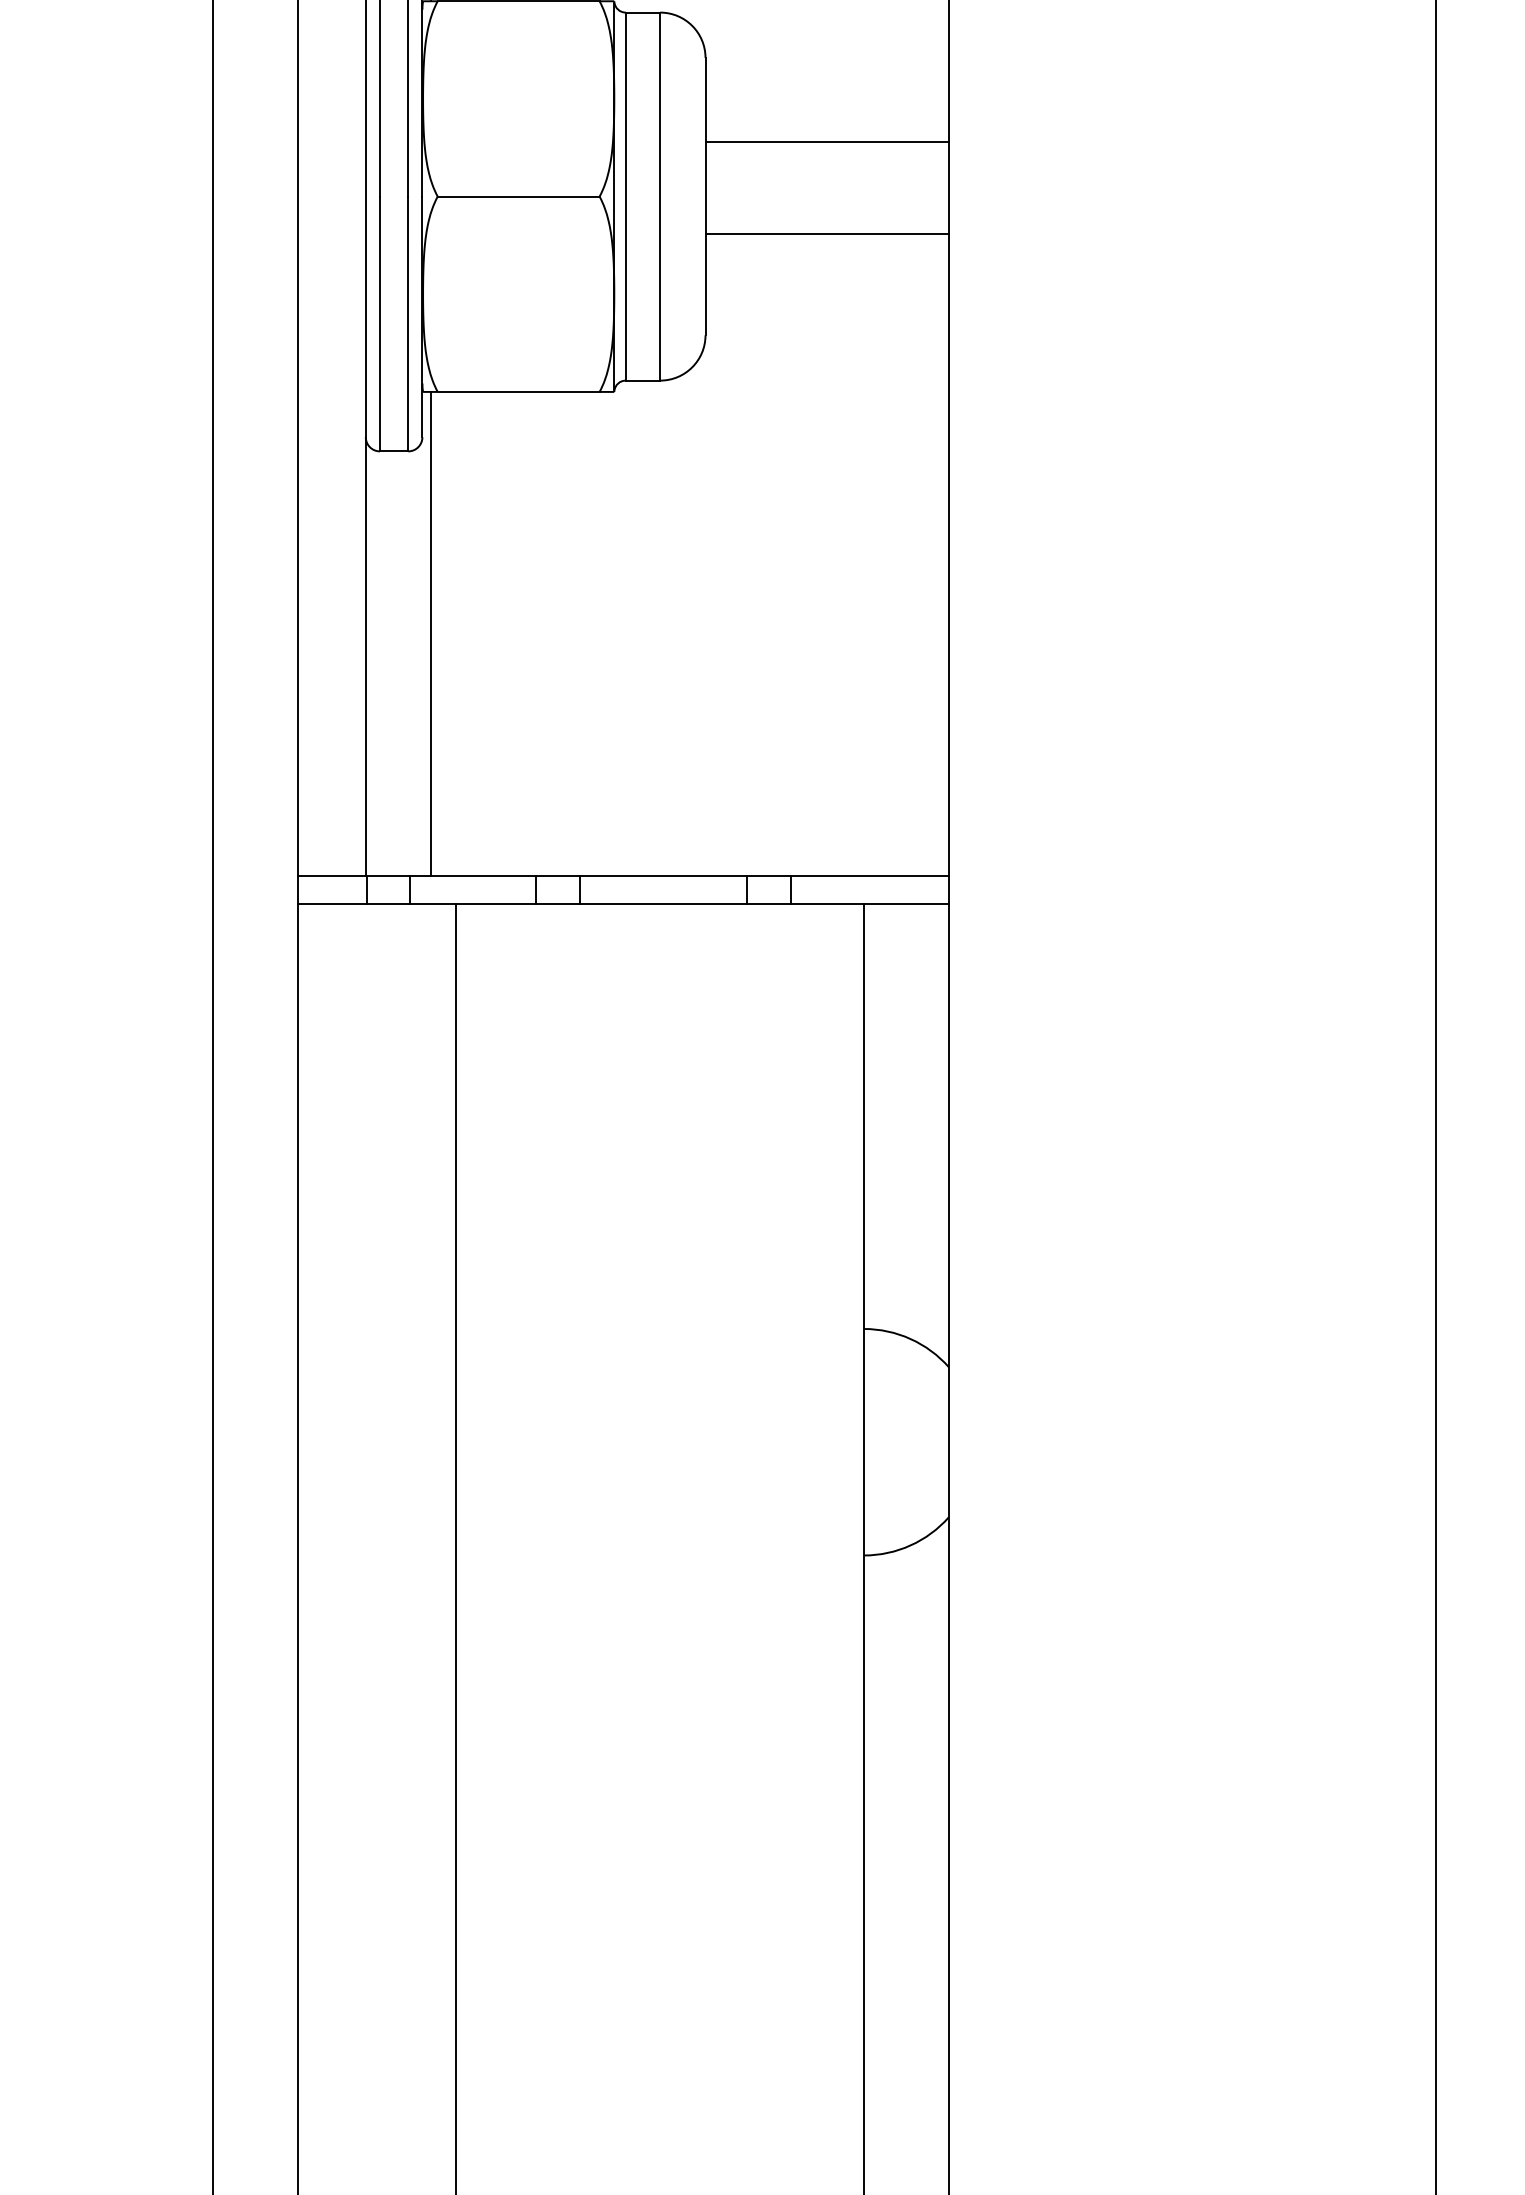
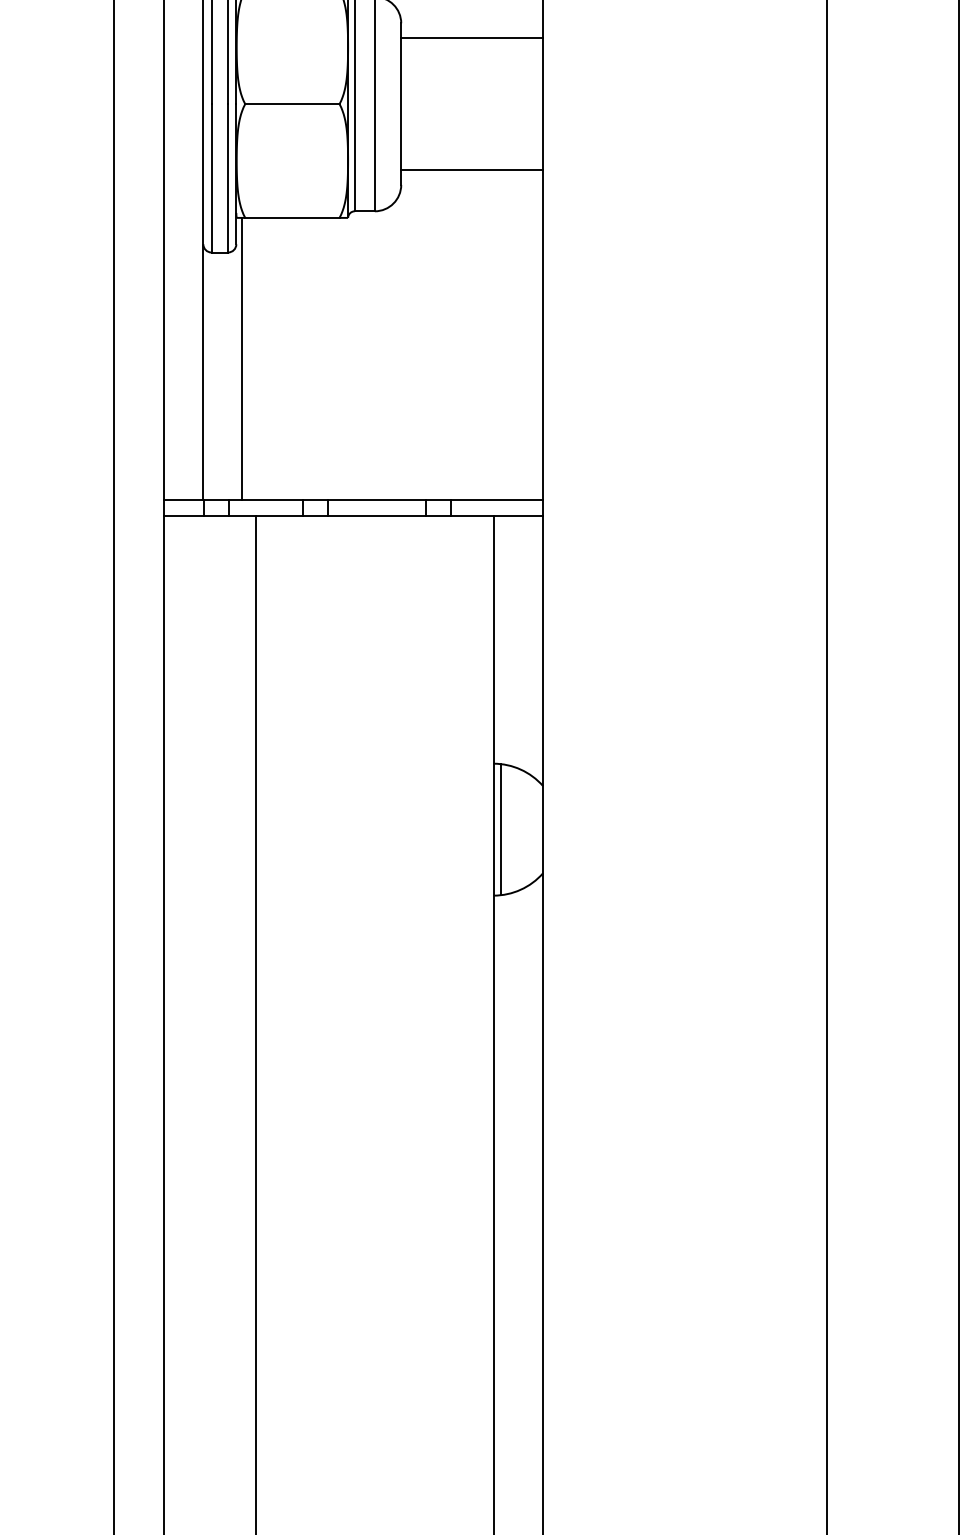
line: (827, 142) -> (472, 38), moved
line: (827, 235) -> (472, 170), moved
line: (875, 1441) -> (500, 829), added

